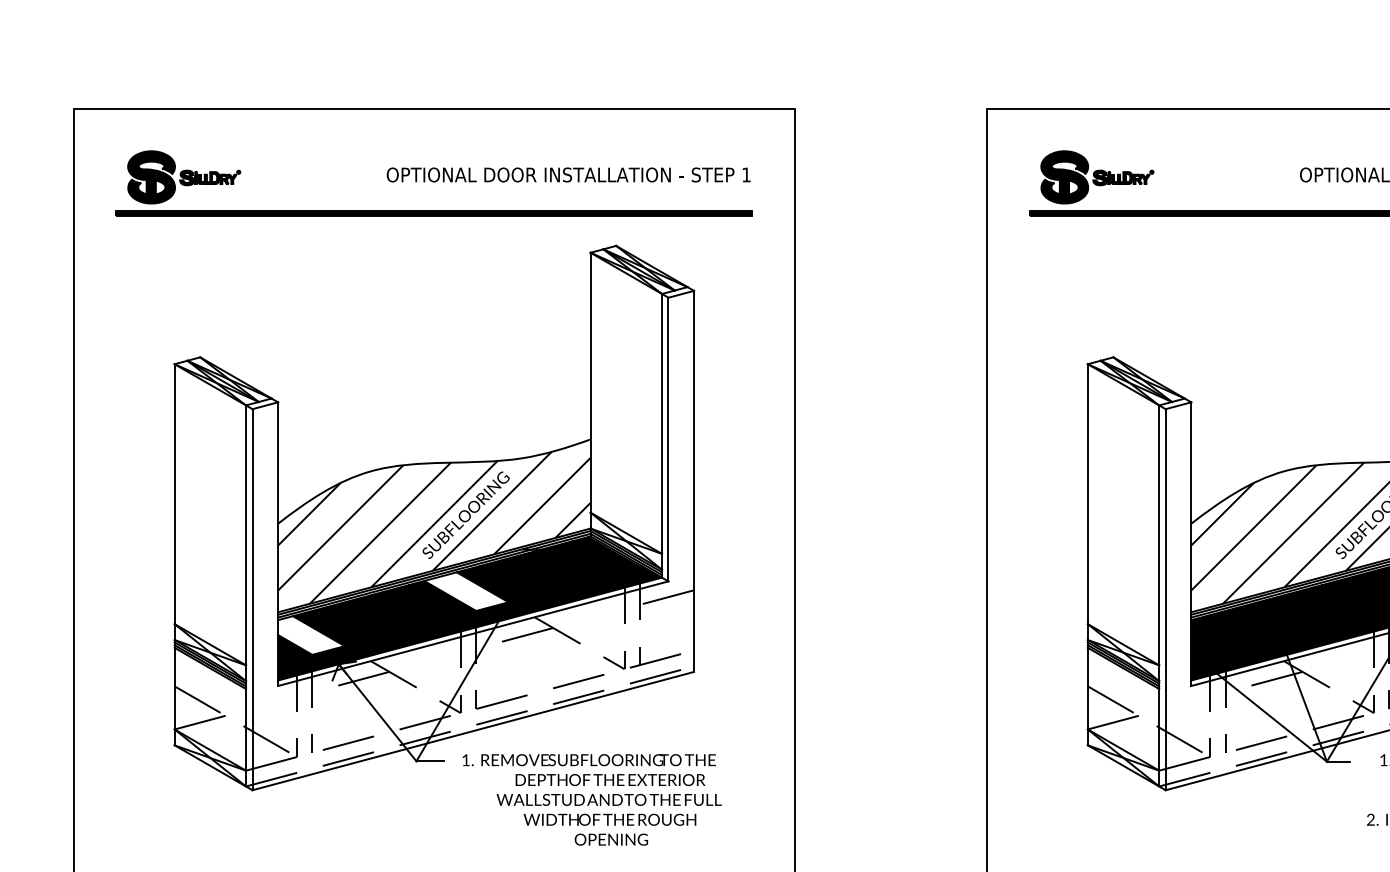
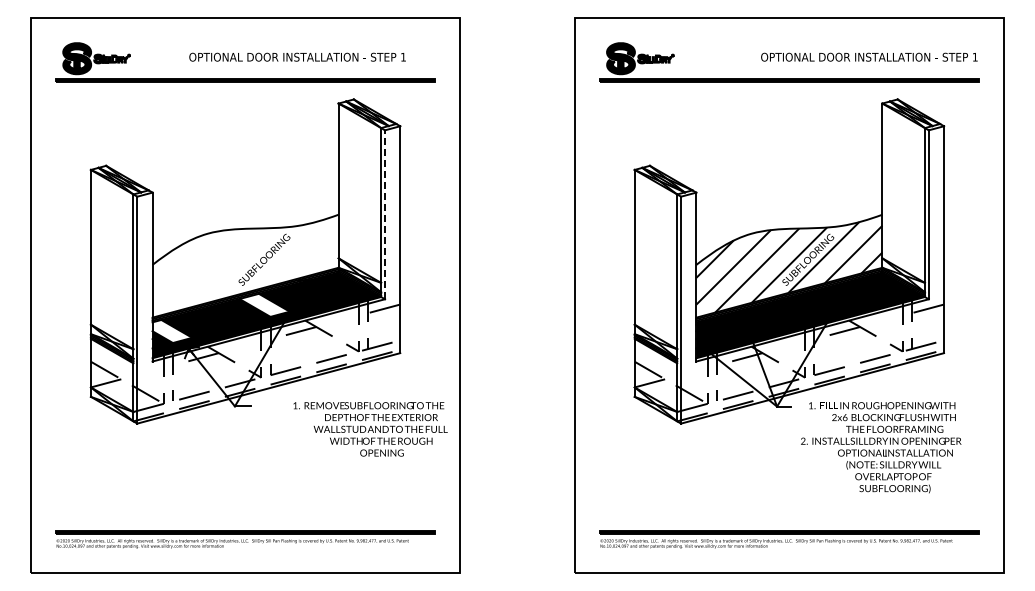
text: (568, 173) -> (297, 56), moved
line: (669, 439) -> (385, 214), solid -> dashed
hatch: (434, 528) -> (245, 267), removed
text: (592, 800) -> (370, 429), moved

